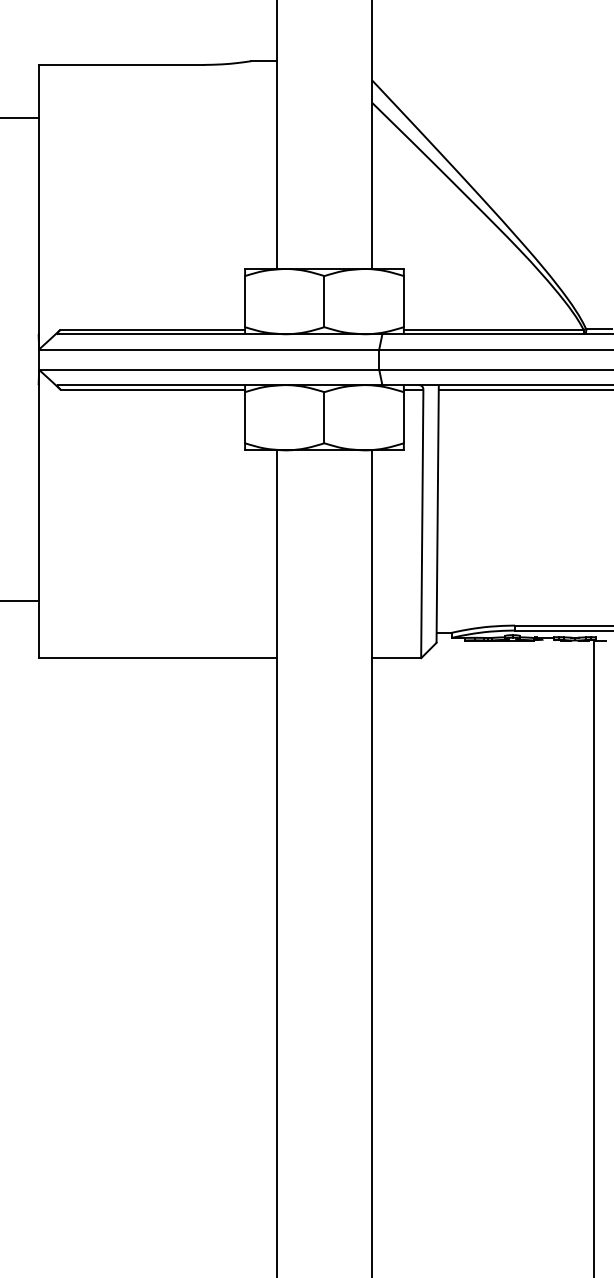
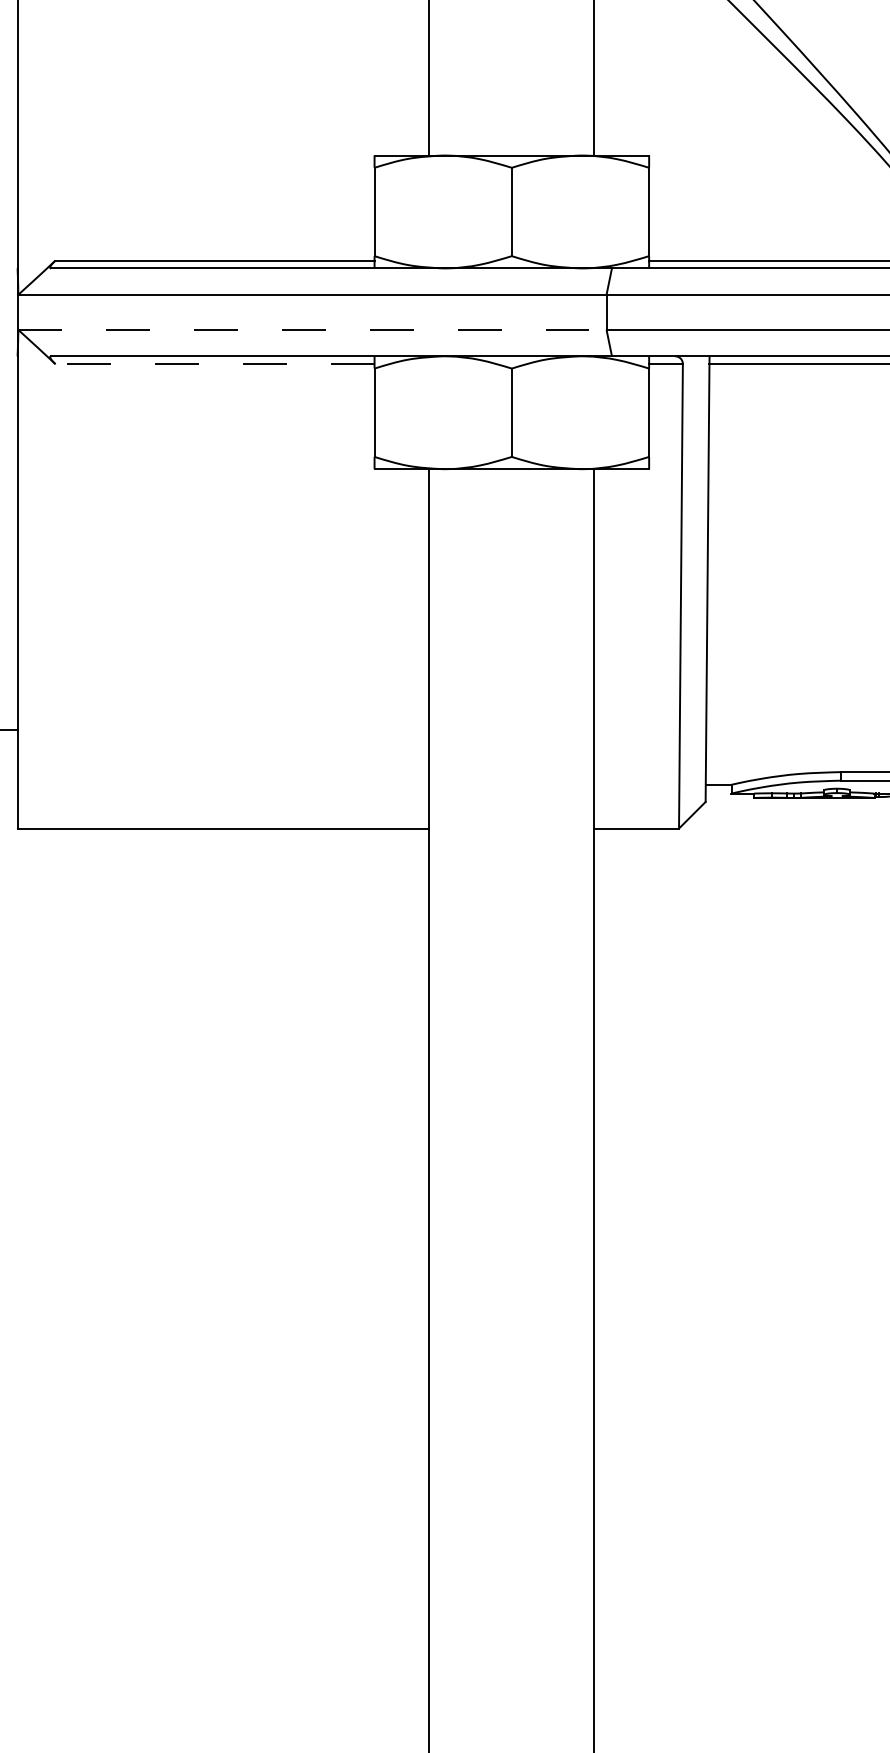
line: (209, 369) -> (313, 329), solid -> dashed
line: (152, 389) -> (214, 363), solid -> dashed

